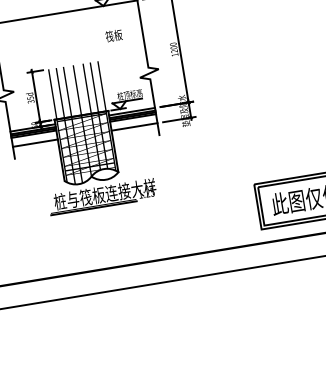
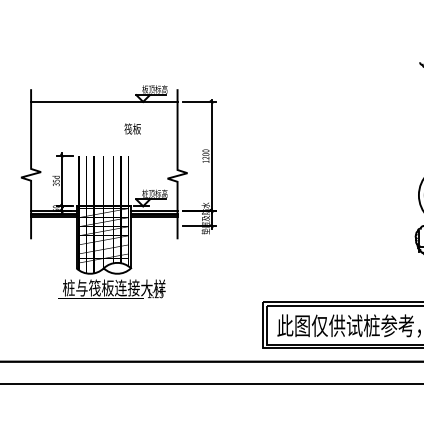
text: (113, 35) -> (132, 128), moved
line: (134, 127) -> (154, 226), removed
line: (35, 143) -> (53, 226), removed
line: (93, 207) -> (100, 299), removed

